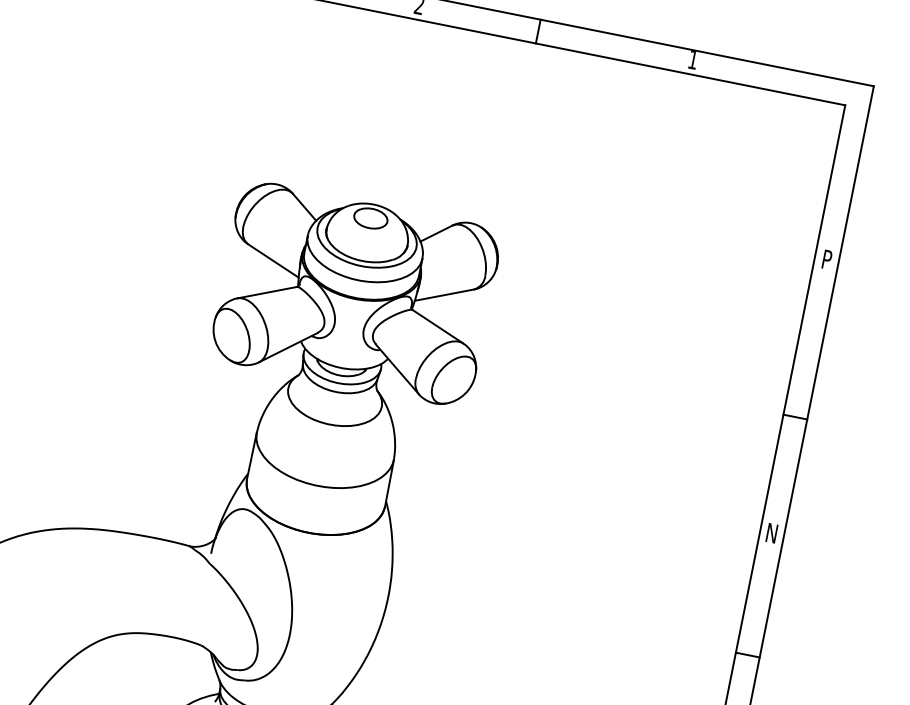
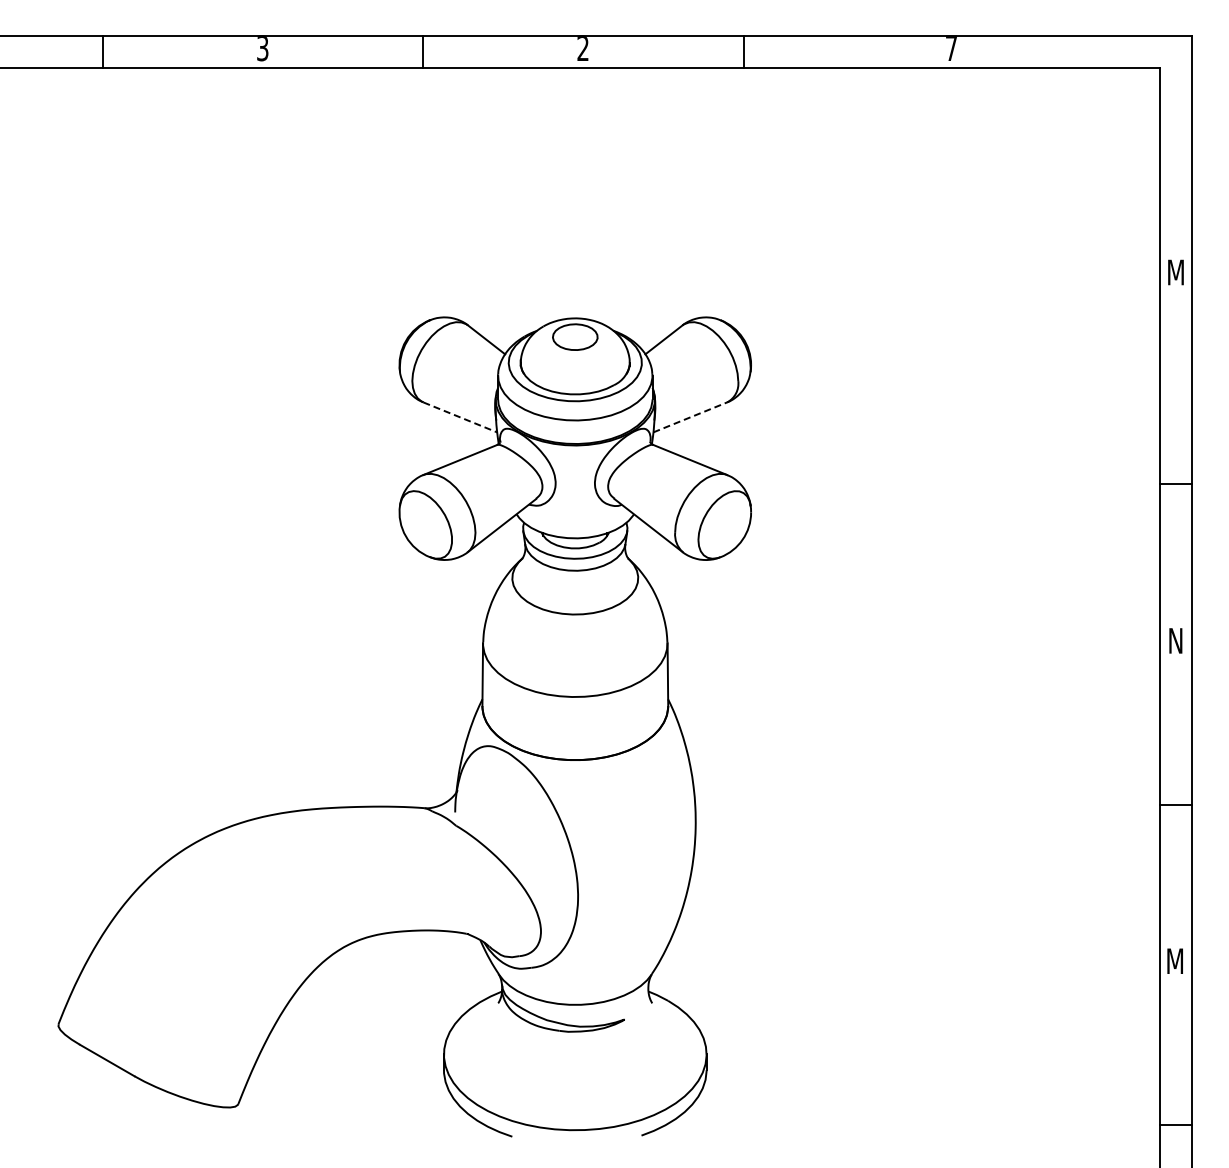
text: (693, 59) -> (951, 48), 1 -> 7
text: (826, 259) -> (1175, 272), P -> M
line: (273, 261) -> (460, 417), solid -> dashed
line: (444, 295) -> (690, 417), solid -> dashed

